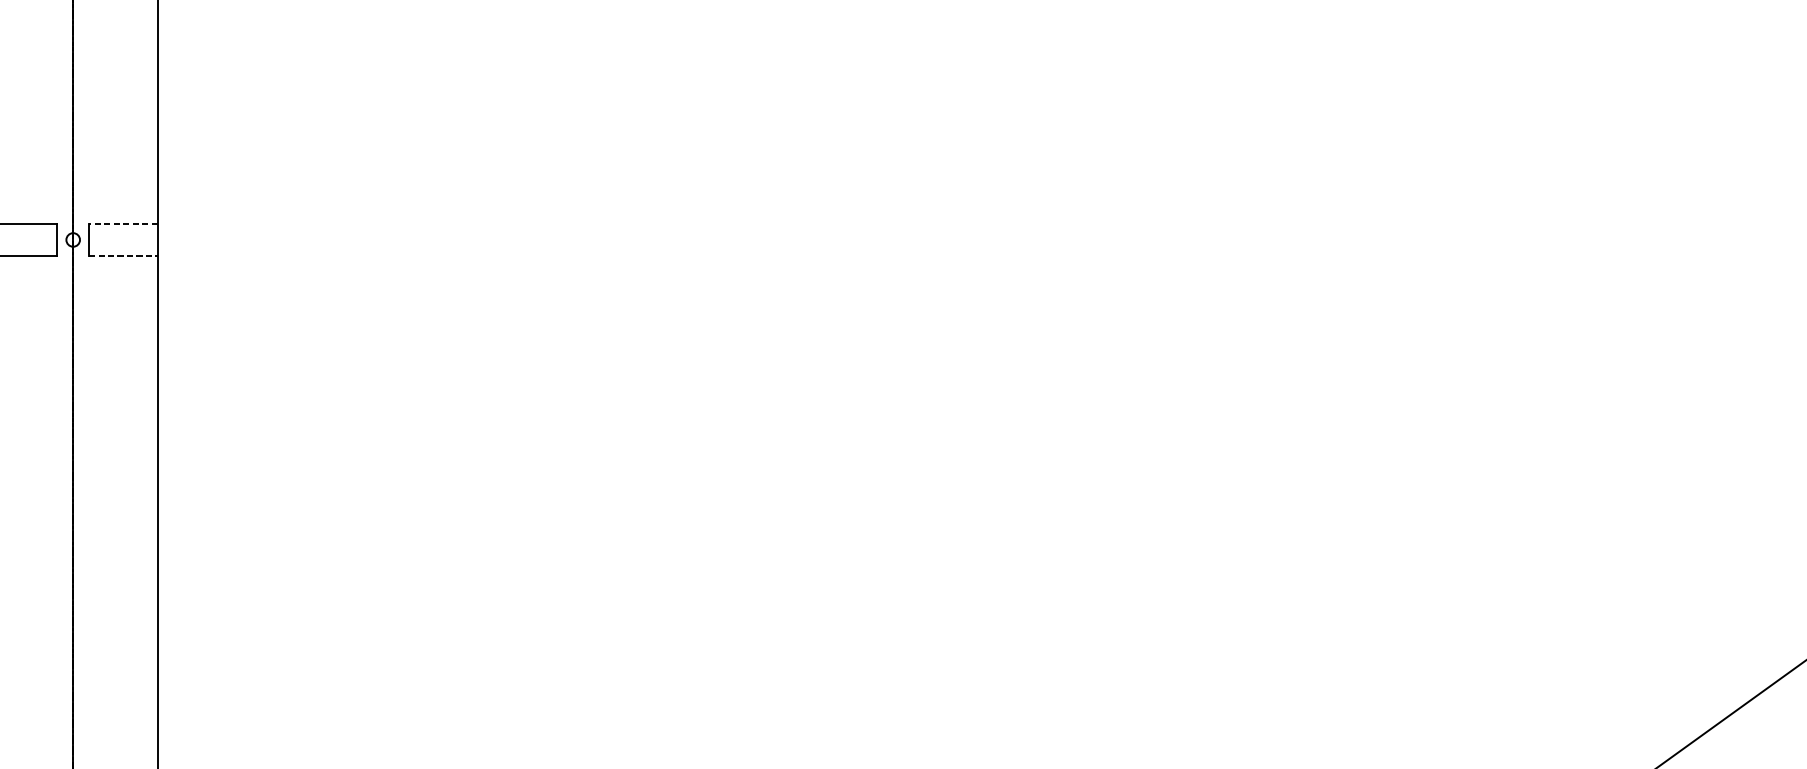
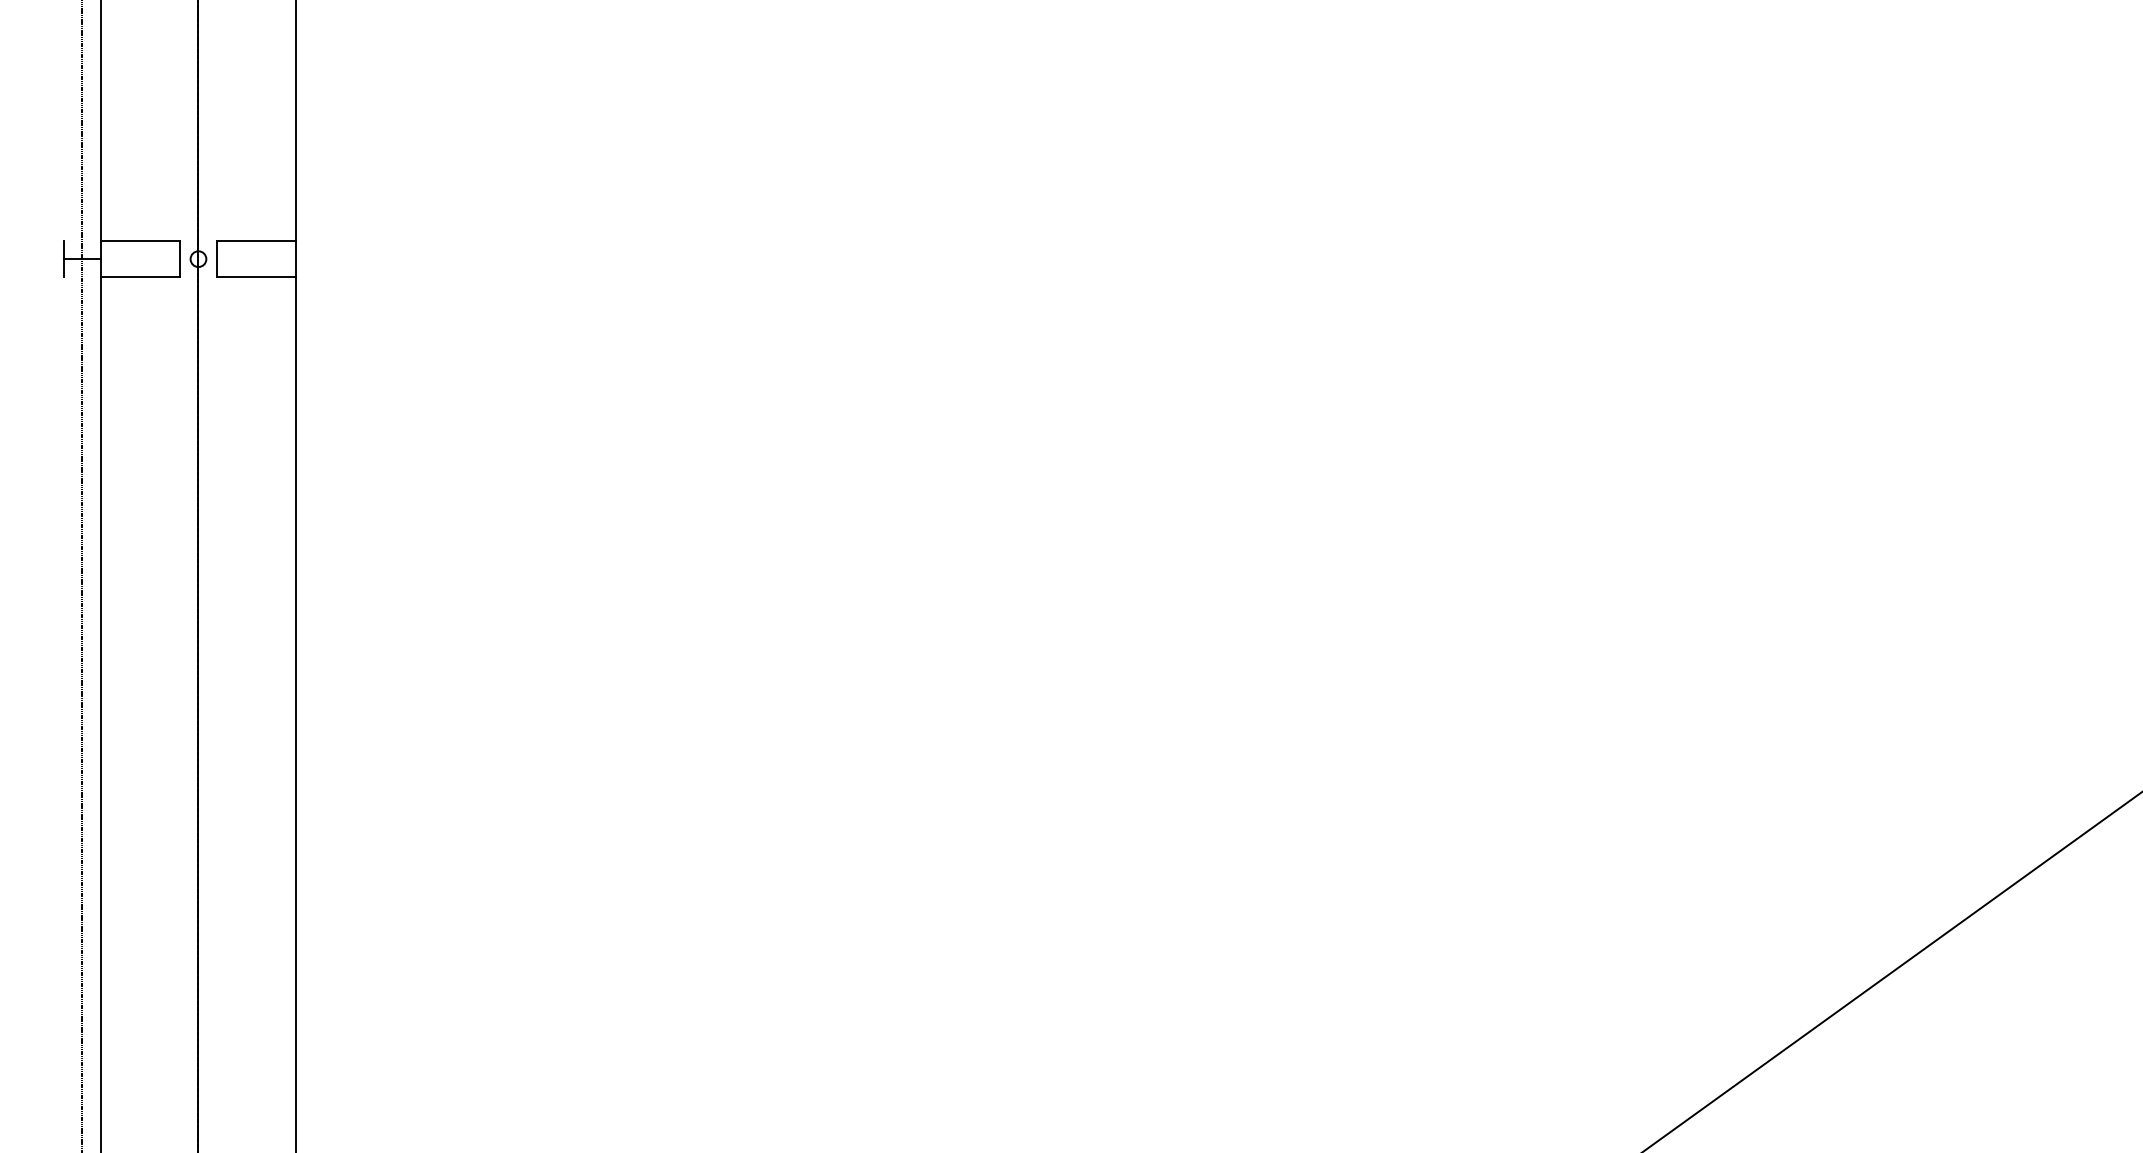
line: (123, 223) -> (256, 240), dashed -> solid
line: (123, 255) -> (256, 277), dashed -> solid

